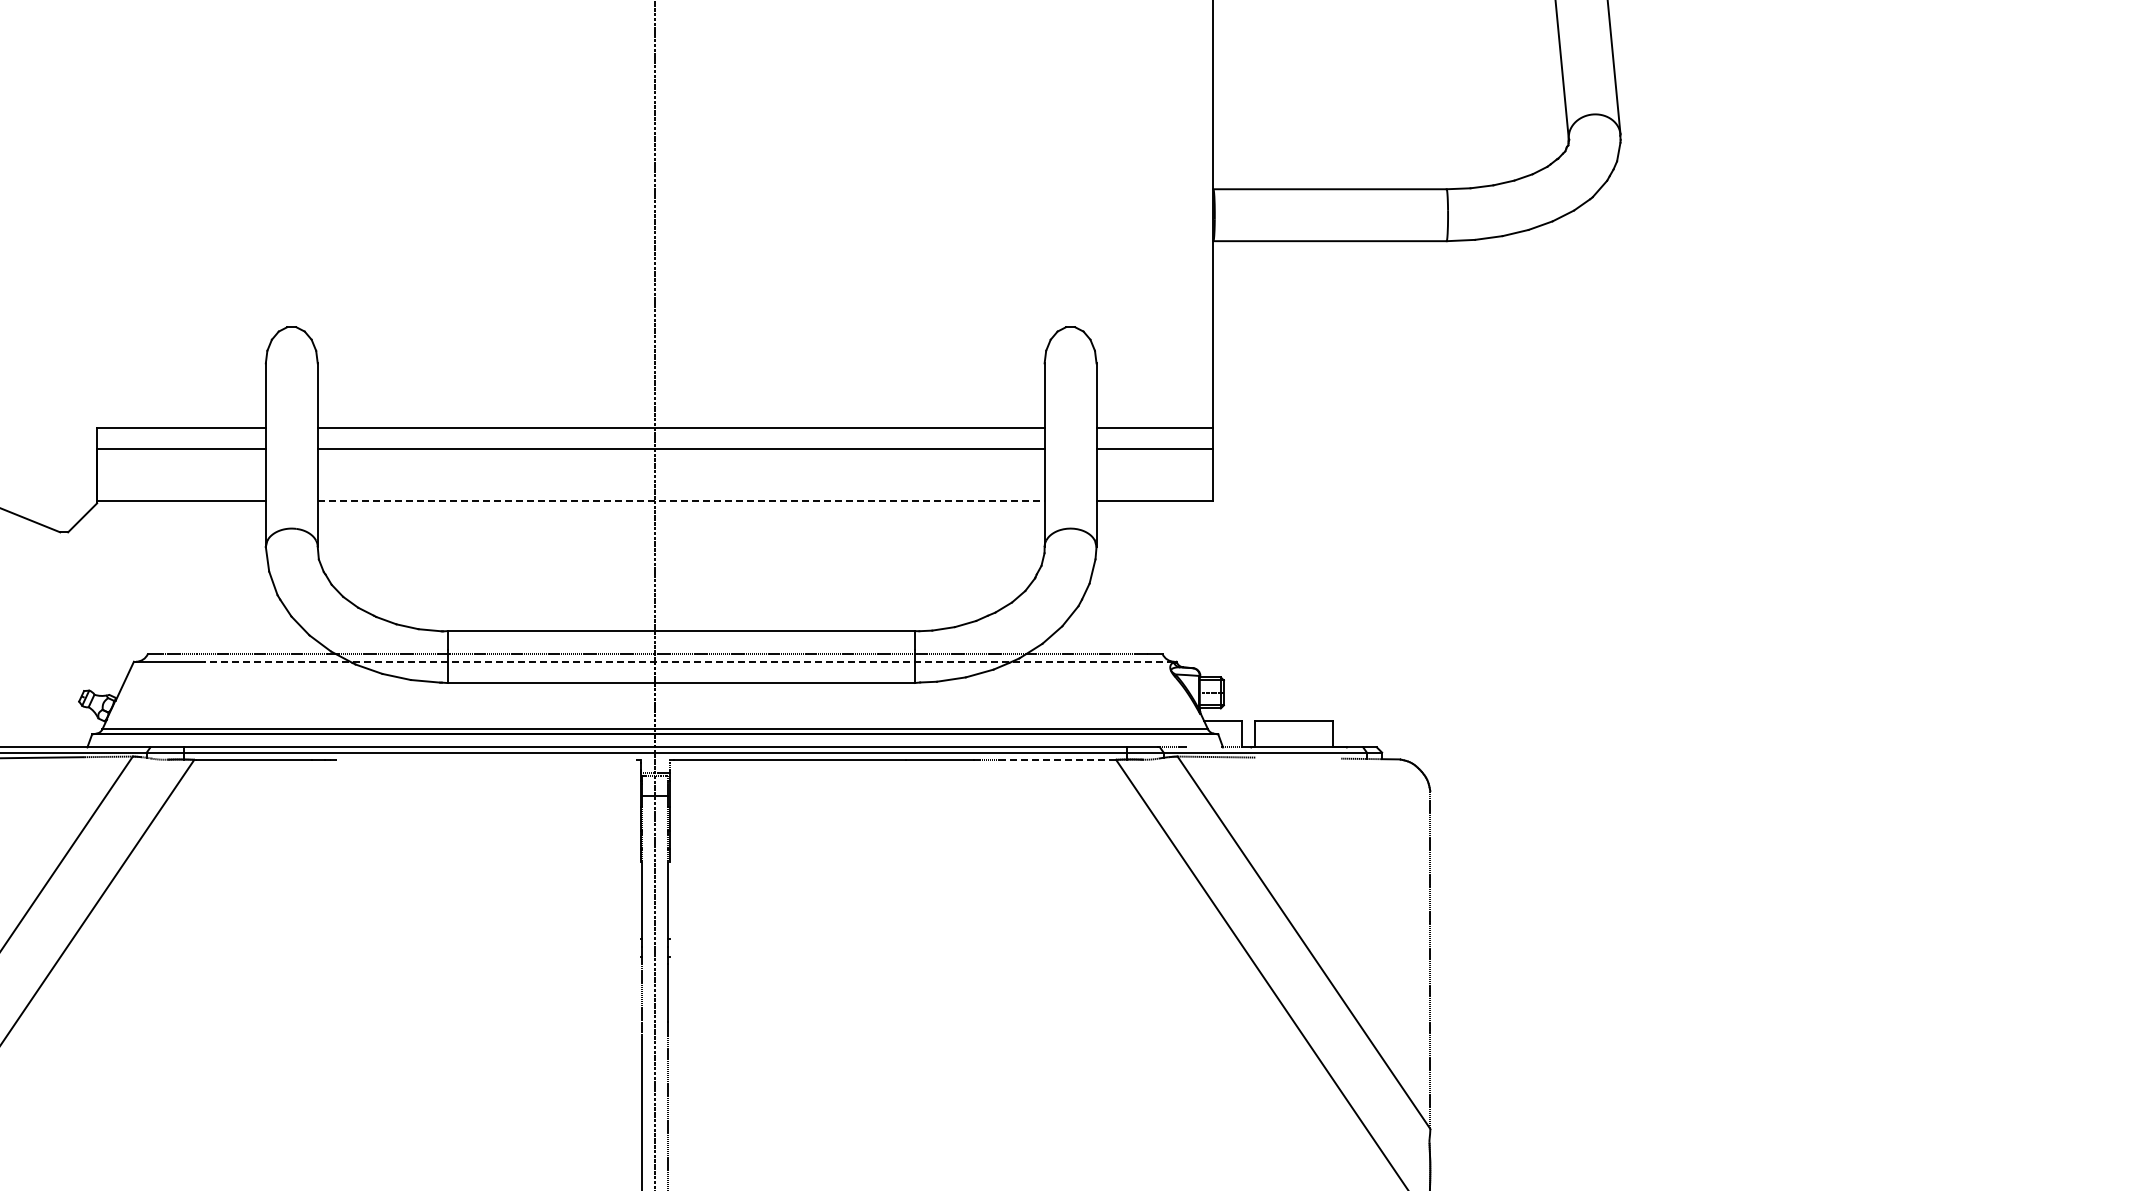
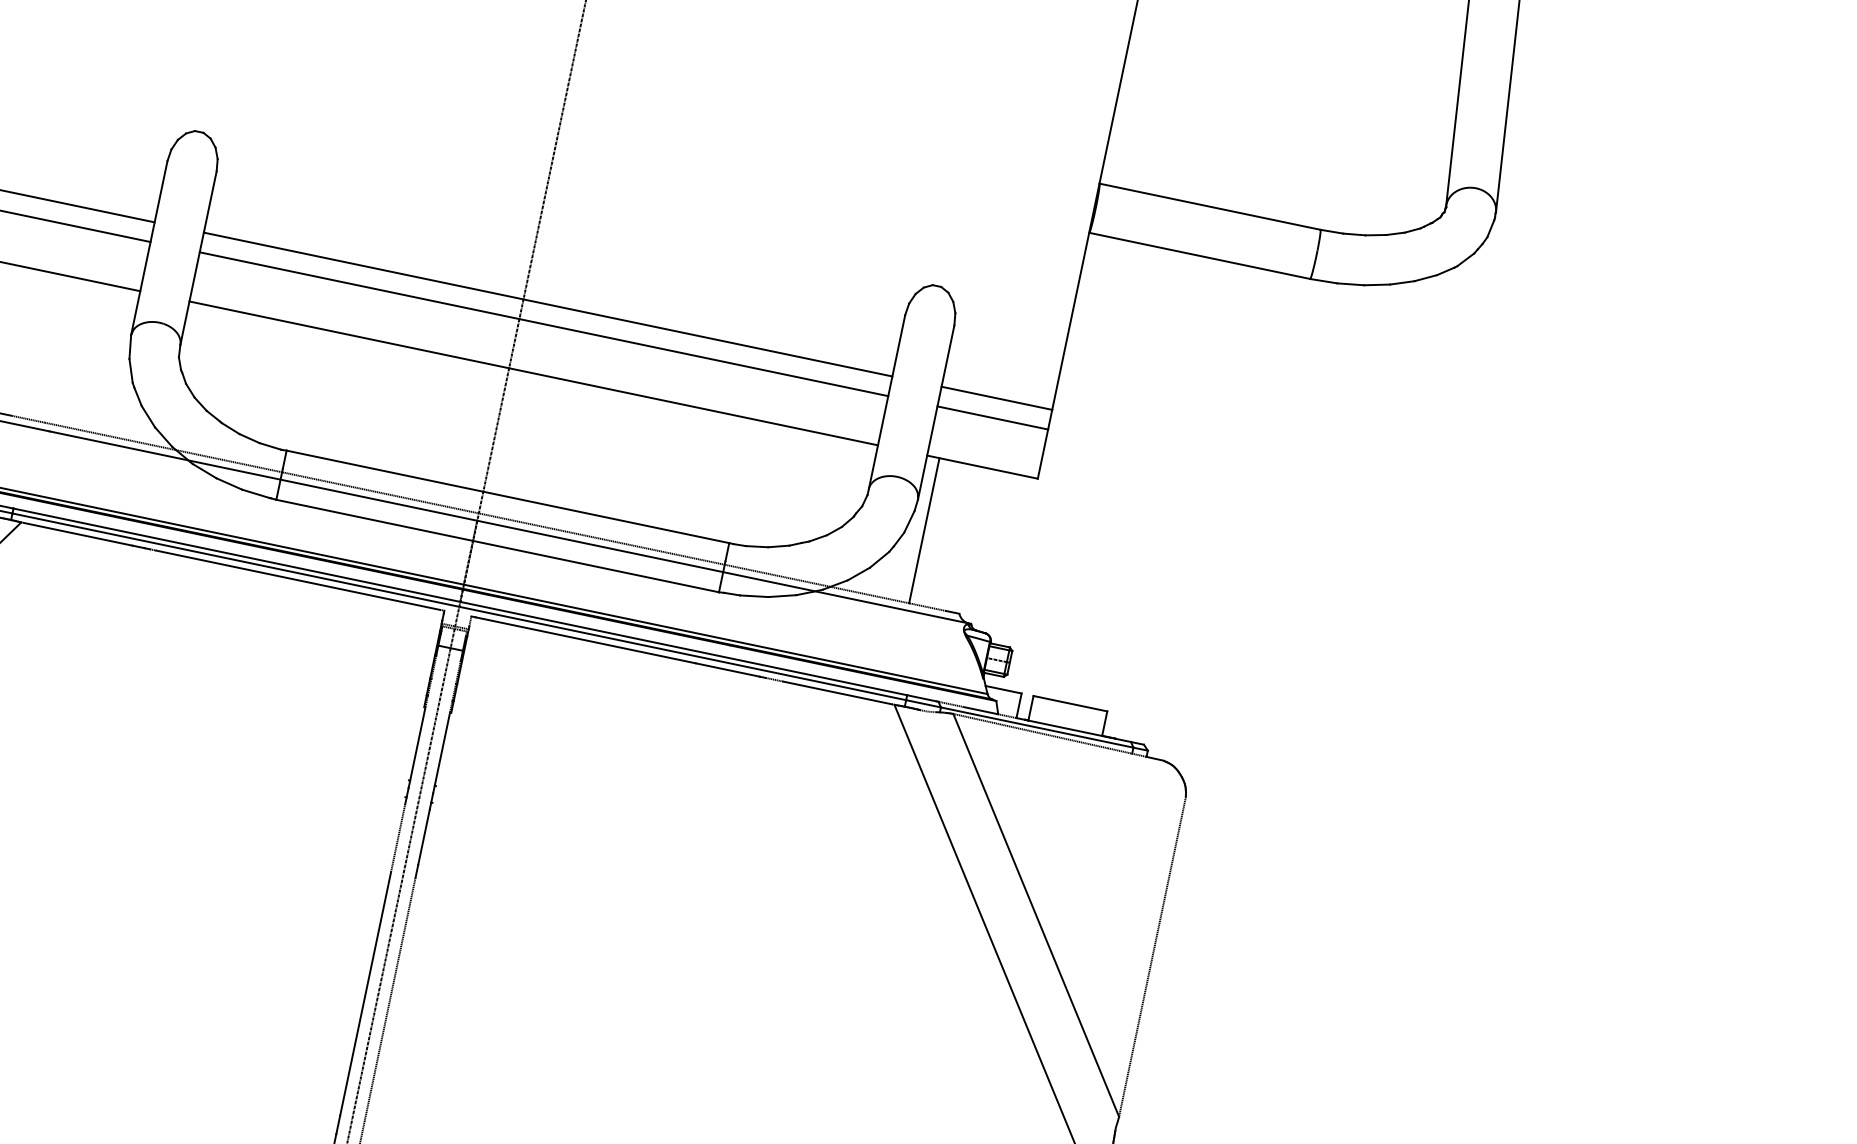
line: (681, 500) -> (534, 373), dashed -> solid
line: (1109, 576) -> (924, 529), added
line: (688, 661) -> (508, 527), dashed -> solid
line: (1204, 747) -> (980, 710), added
line: (1298, 757) -> (1067, 738), added
line: (486, 759) -> (298, 579), added
line: (1056, 759) -> (838, 692), dashed -> solid

